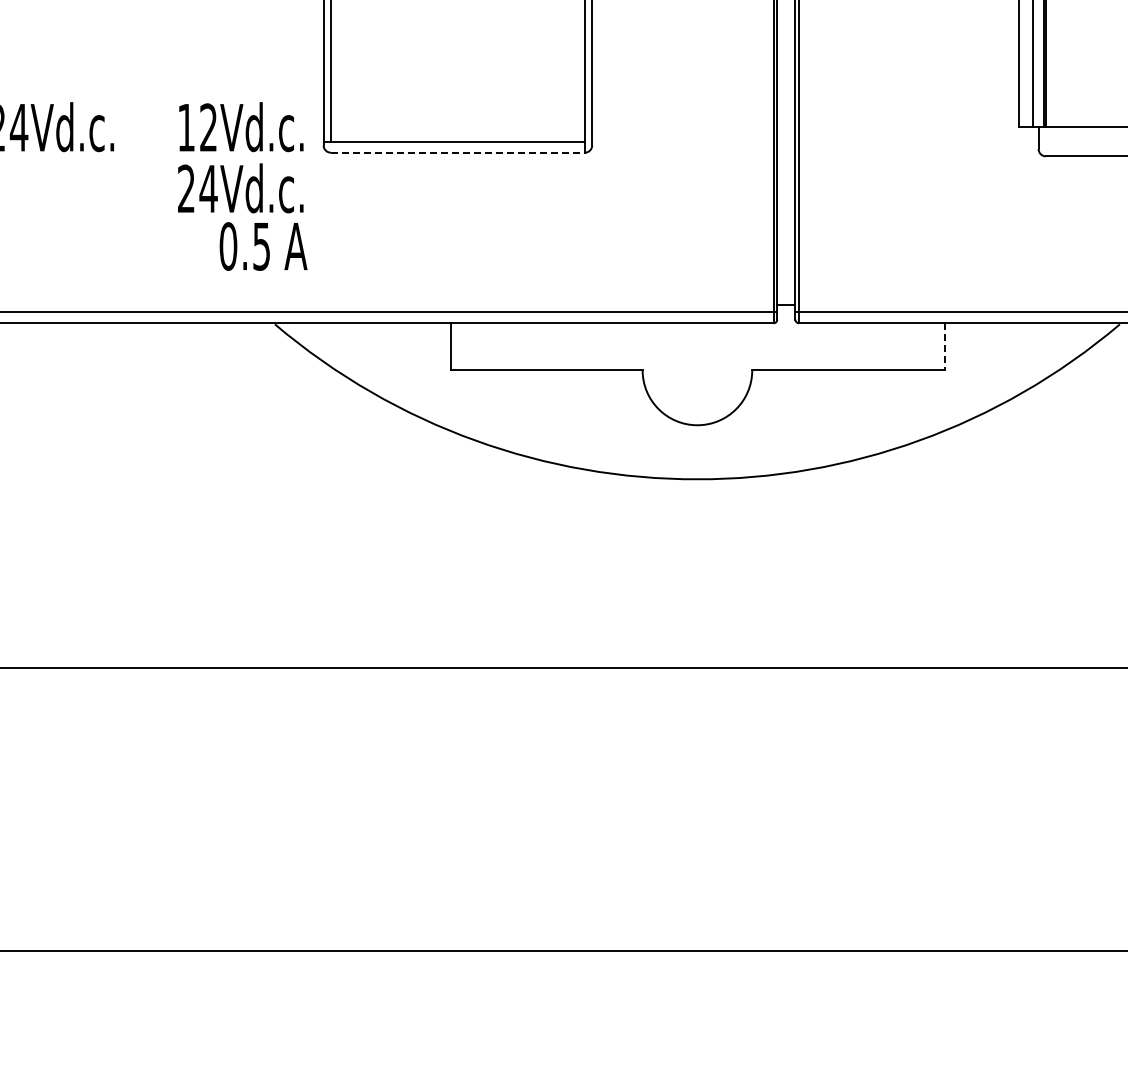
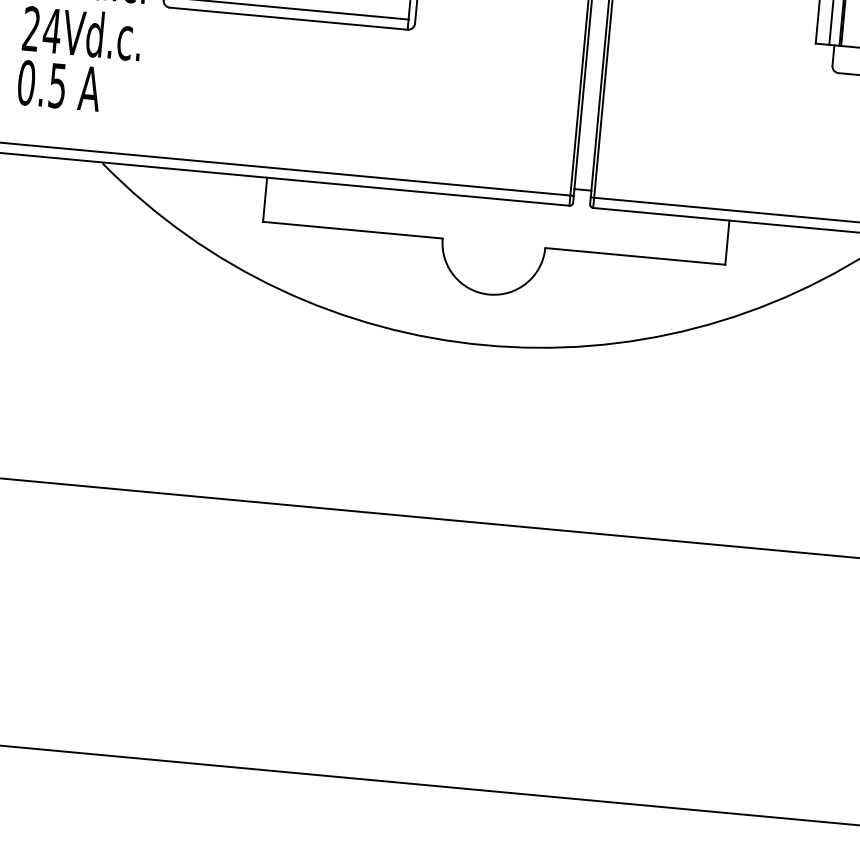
line: (458, 152) -> (289, 18), dashed -> solid
text: (263, 246) -> (59, 85), moved
line: (944, 346) -> (727, 242), dashed -> solid

